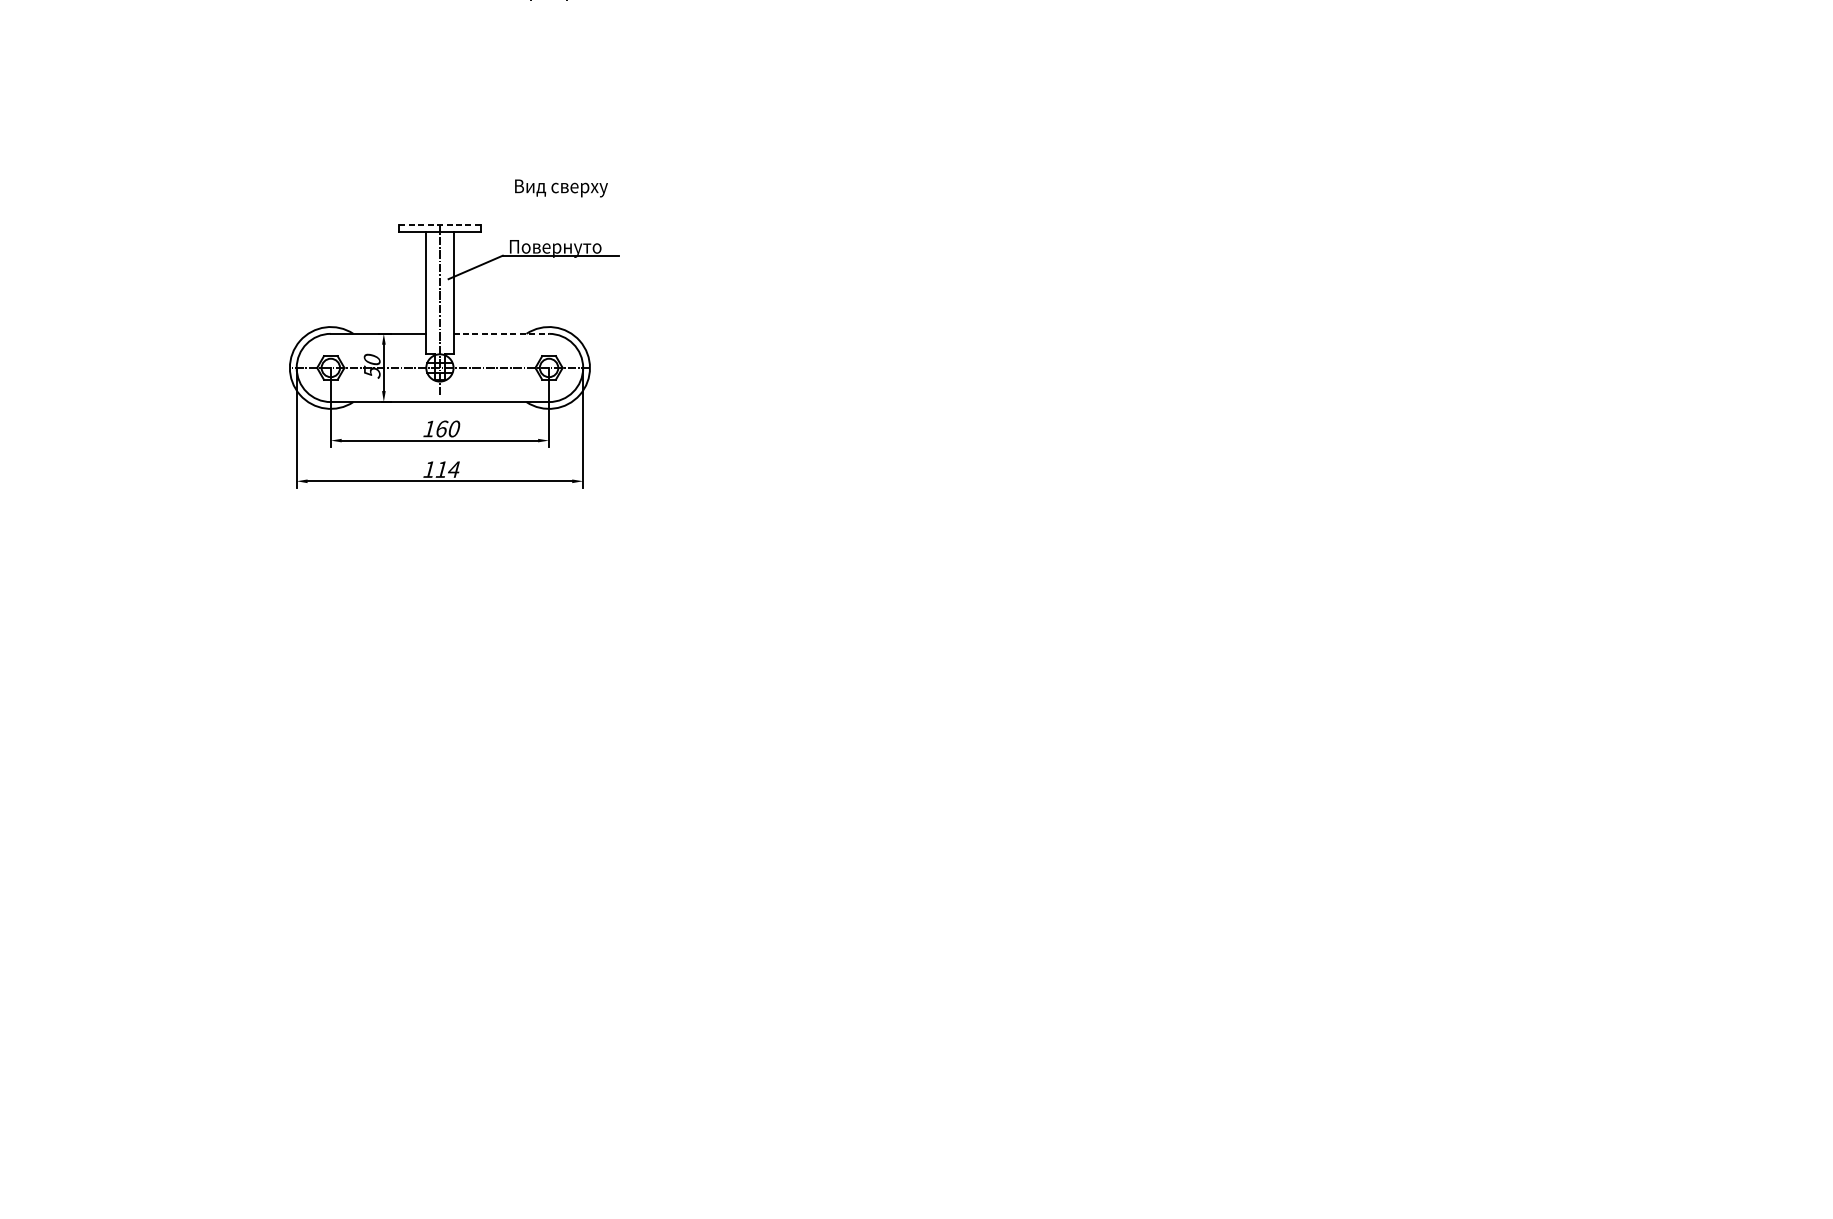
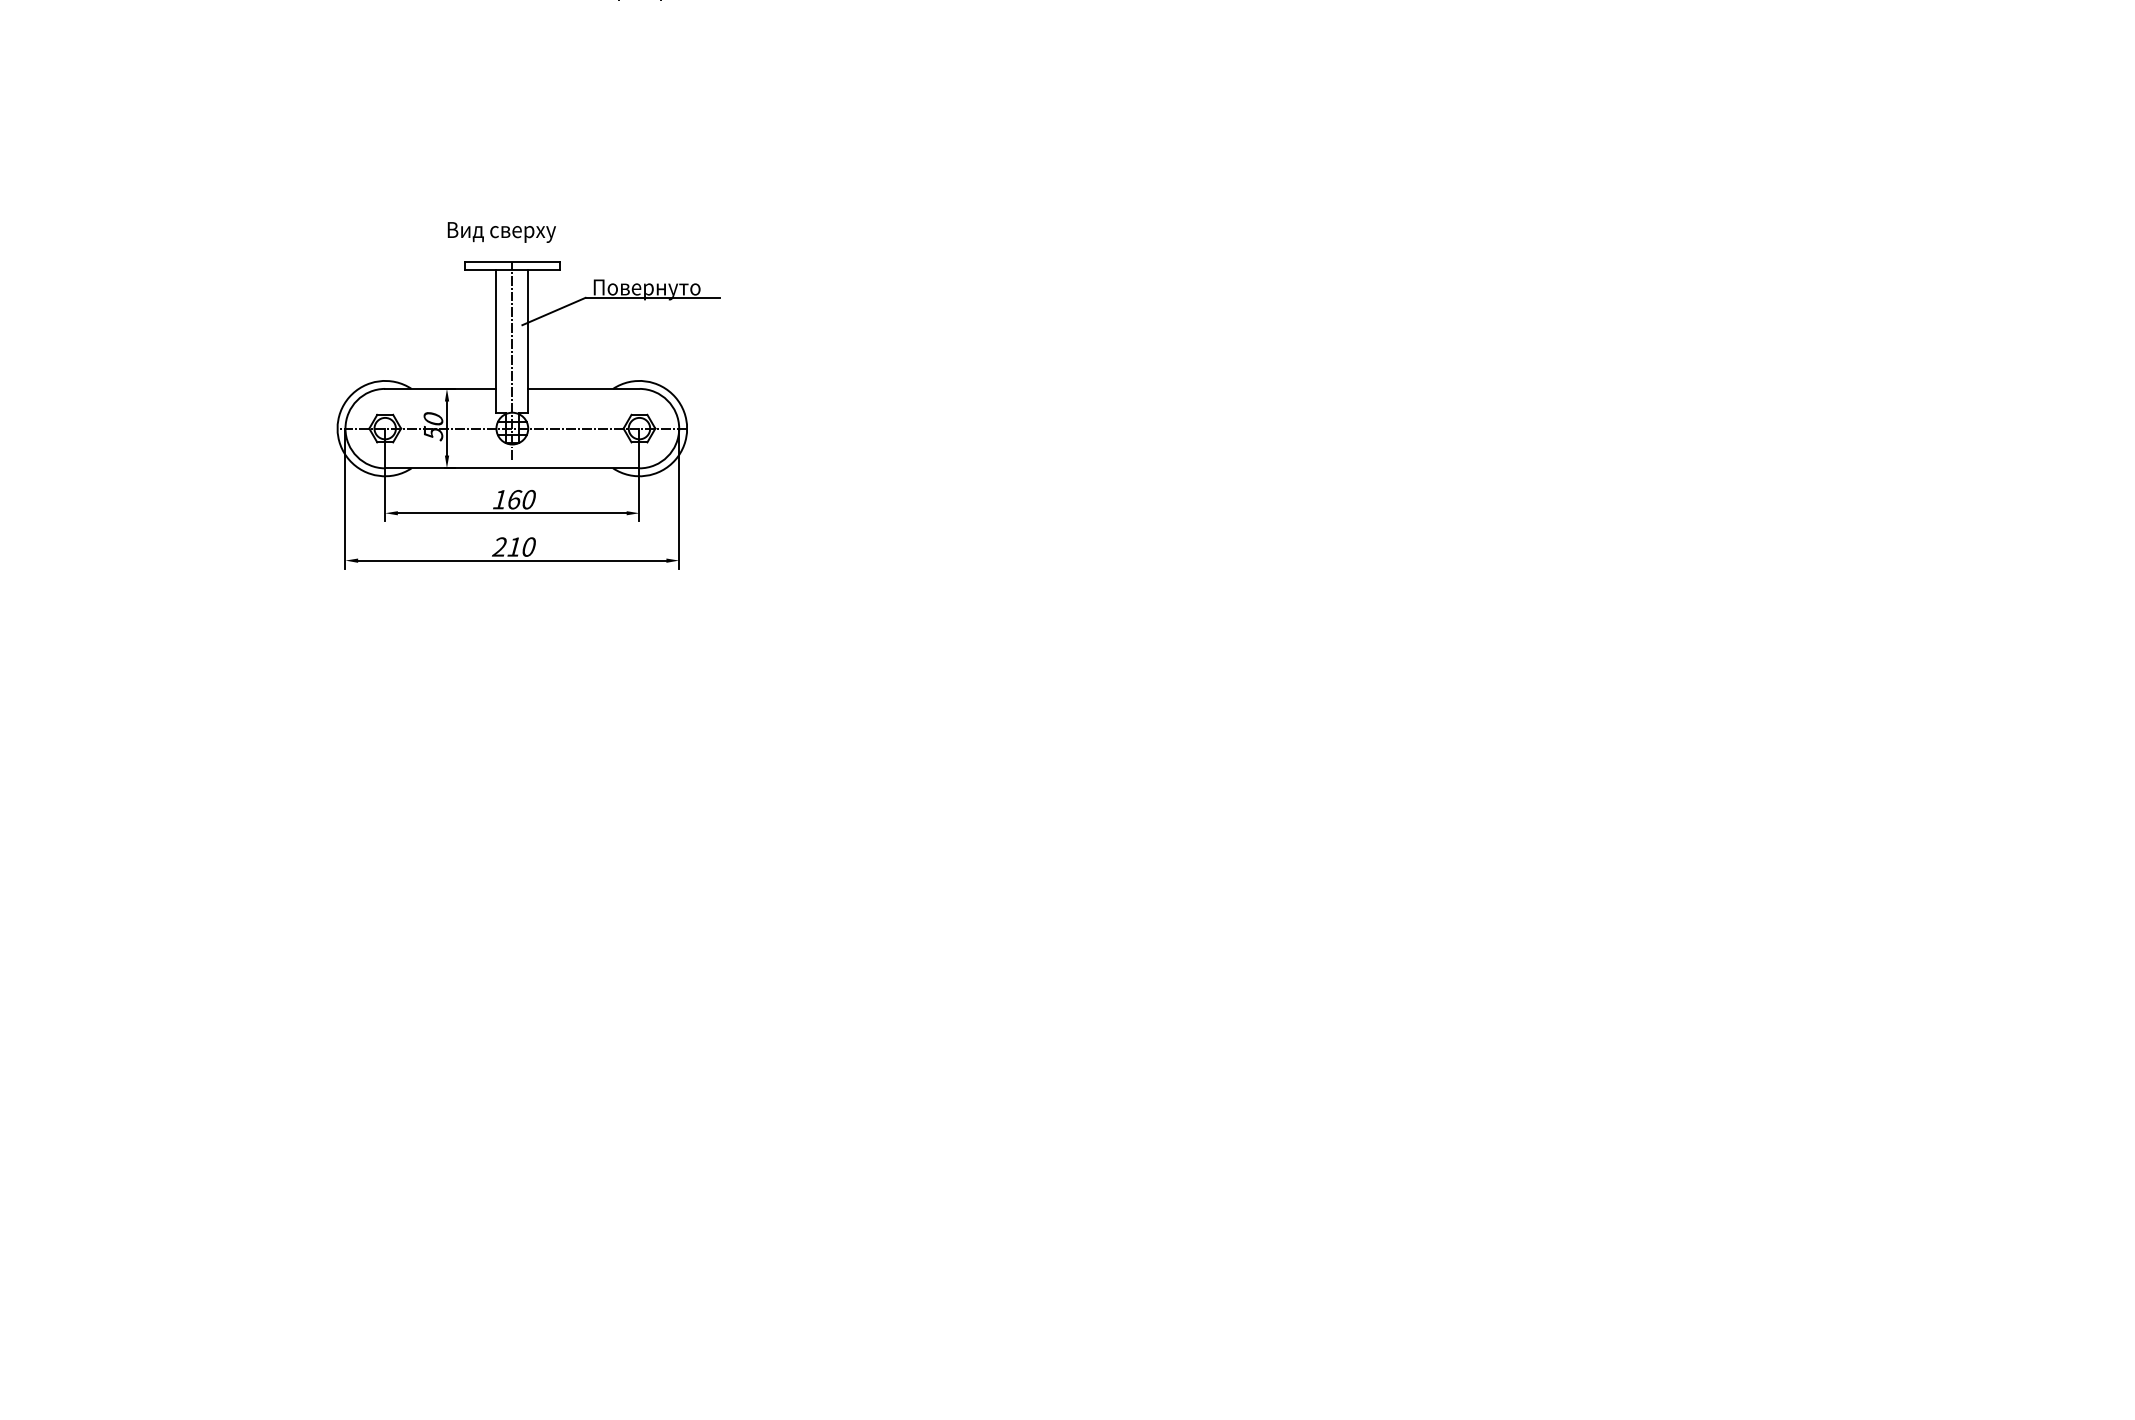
text: (561, 188) -> (501, 232), moved
line: (440, 224) -> (512, 261), dashed -> solid
line: (501, 333) -> (583, 388), dashed -> solid
text: (440, 469) -> (513, 546), 114 -> 210

